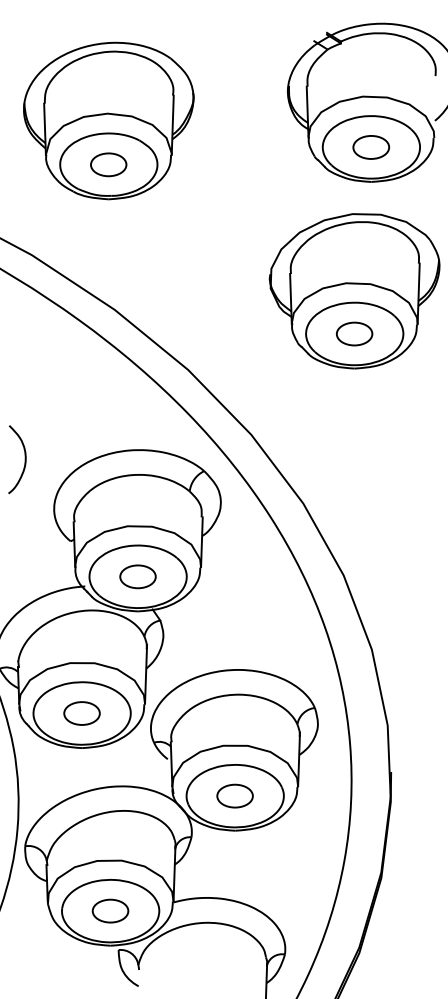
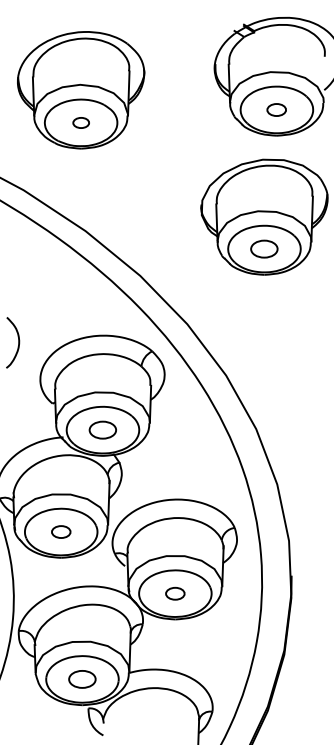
part: (370, 146) -> (276, 109), size x0.7
part: (109, 164) -> (81, 122), size x0.6
part: (82, 712) -> (61, 531), size x0.7
part: (235, 795) -> (175, 593), size x0.7

